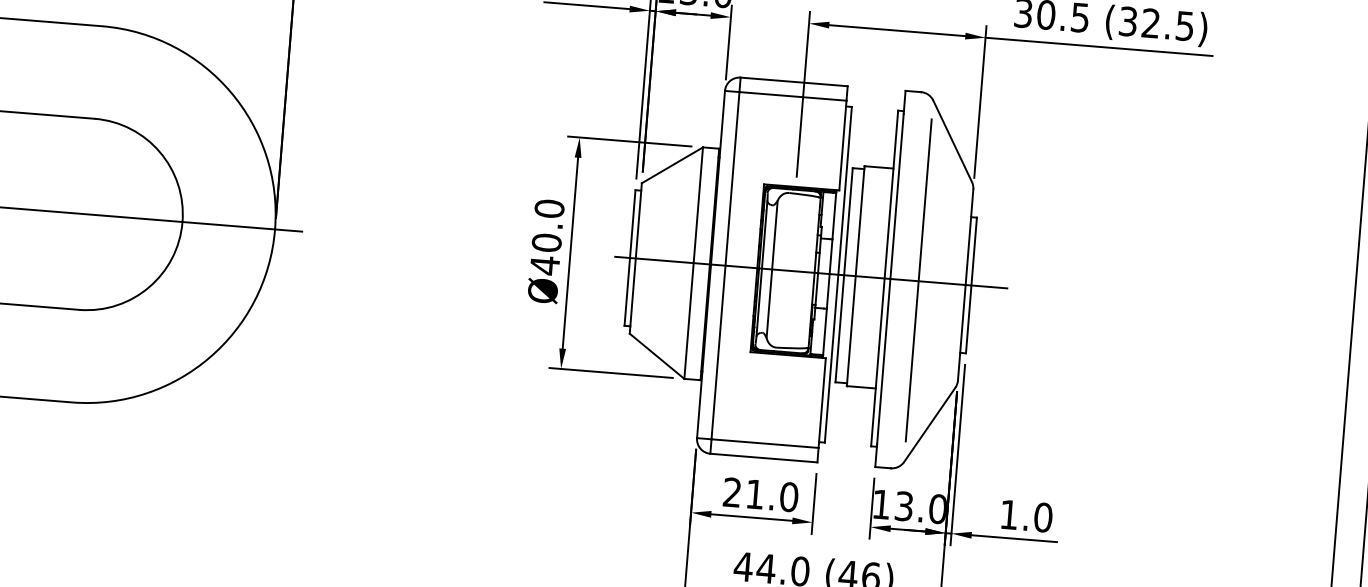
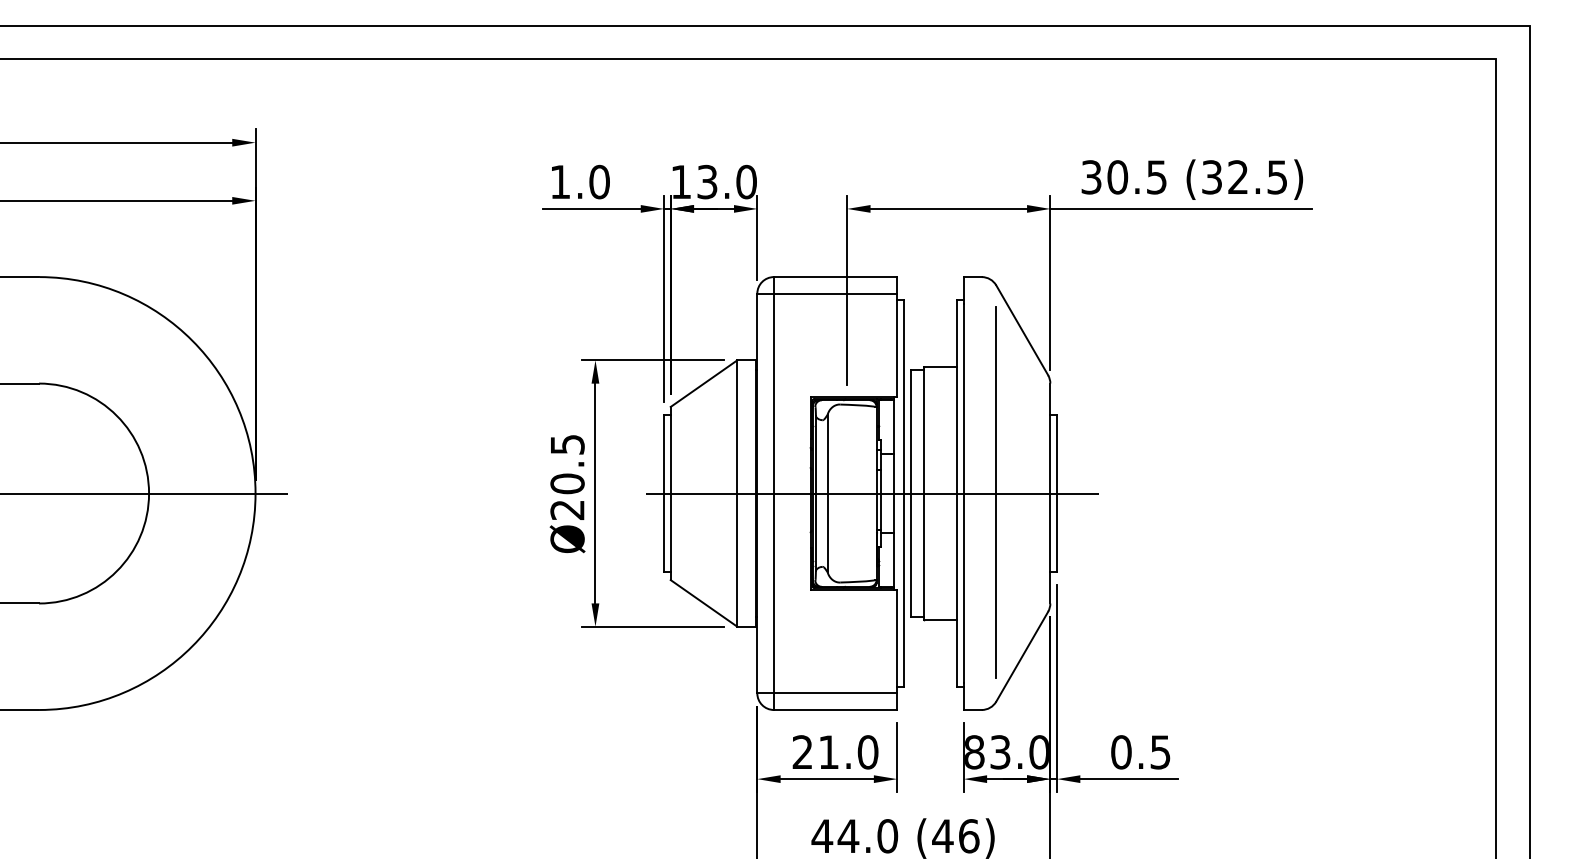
text: (547, 237) -> (567, 477), Ø40.0 -> Ø20.5
text: (881, 504) -> (974, 752), 13.0 -> 83.0
text: (1025, 516) -> (1140, 752), 1.0 -> 0.5

